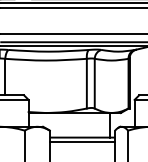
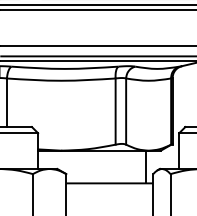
line: (82, 142) -> (109, 189), removed

